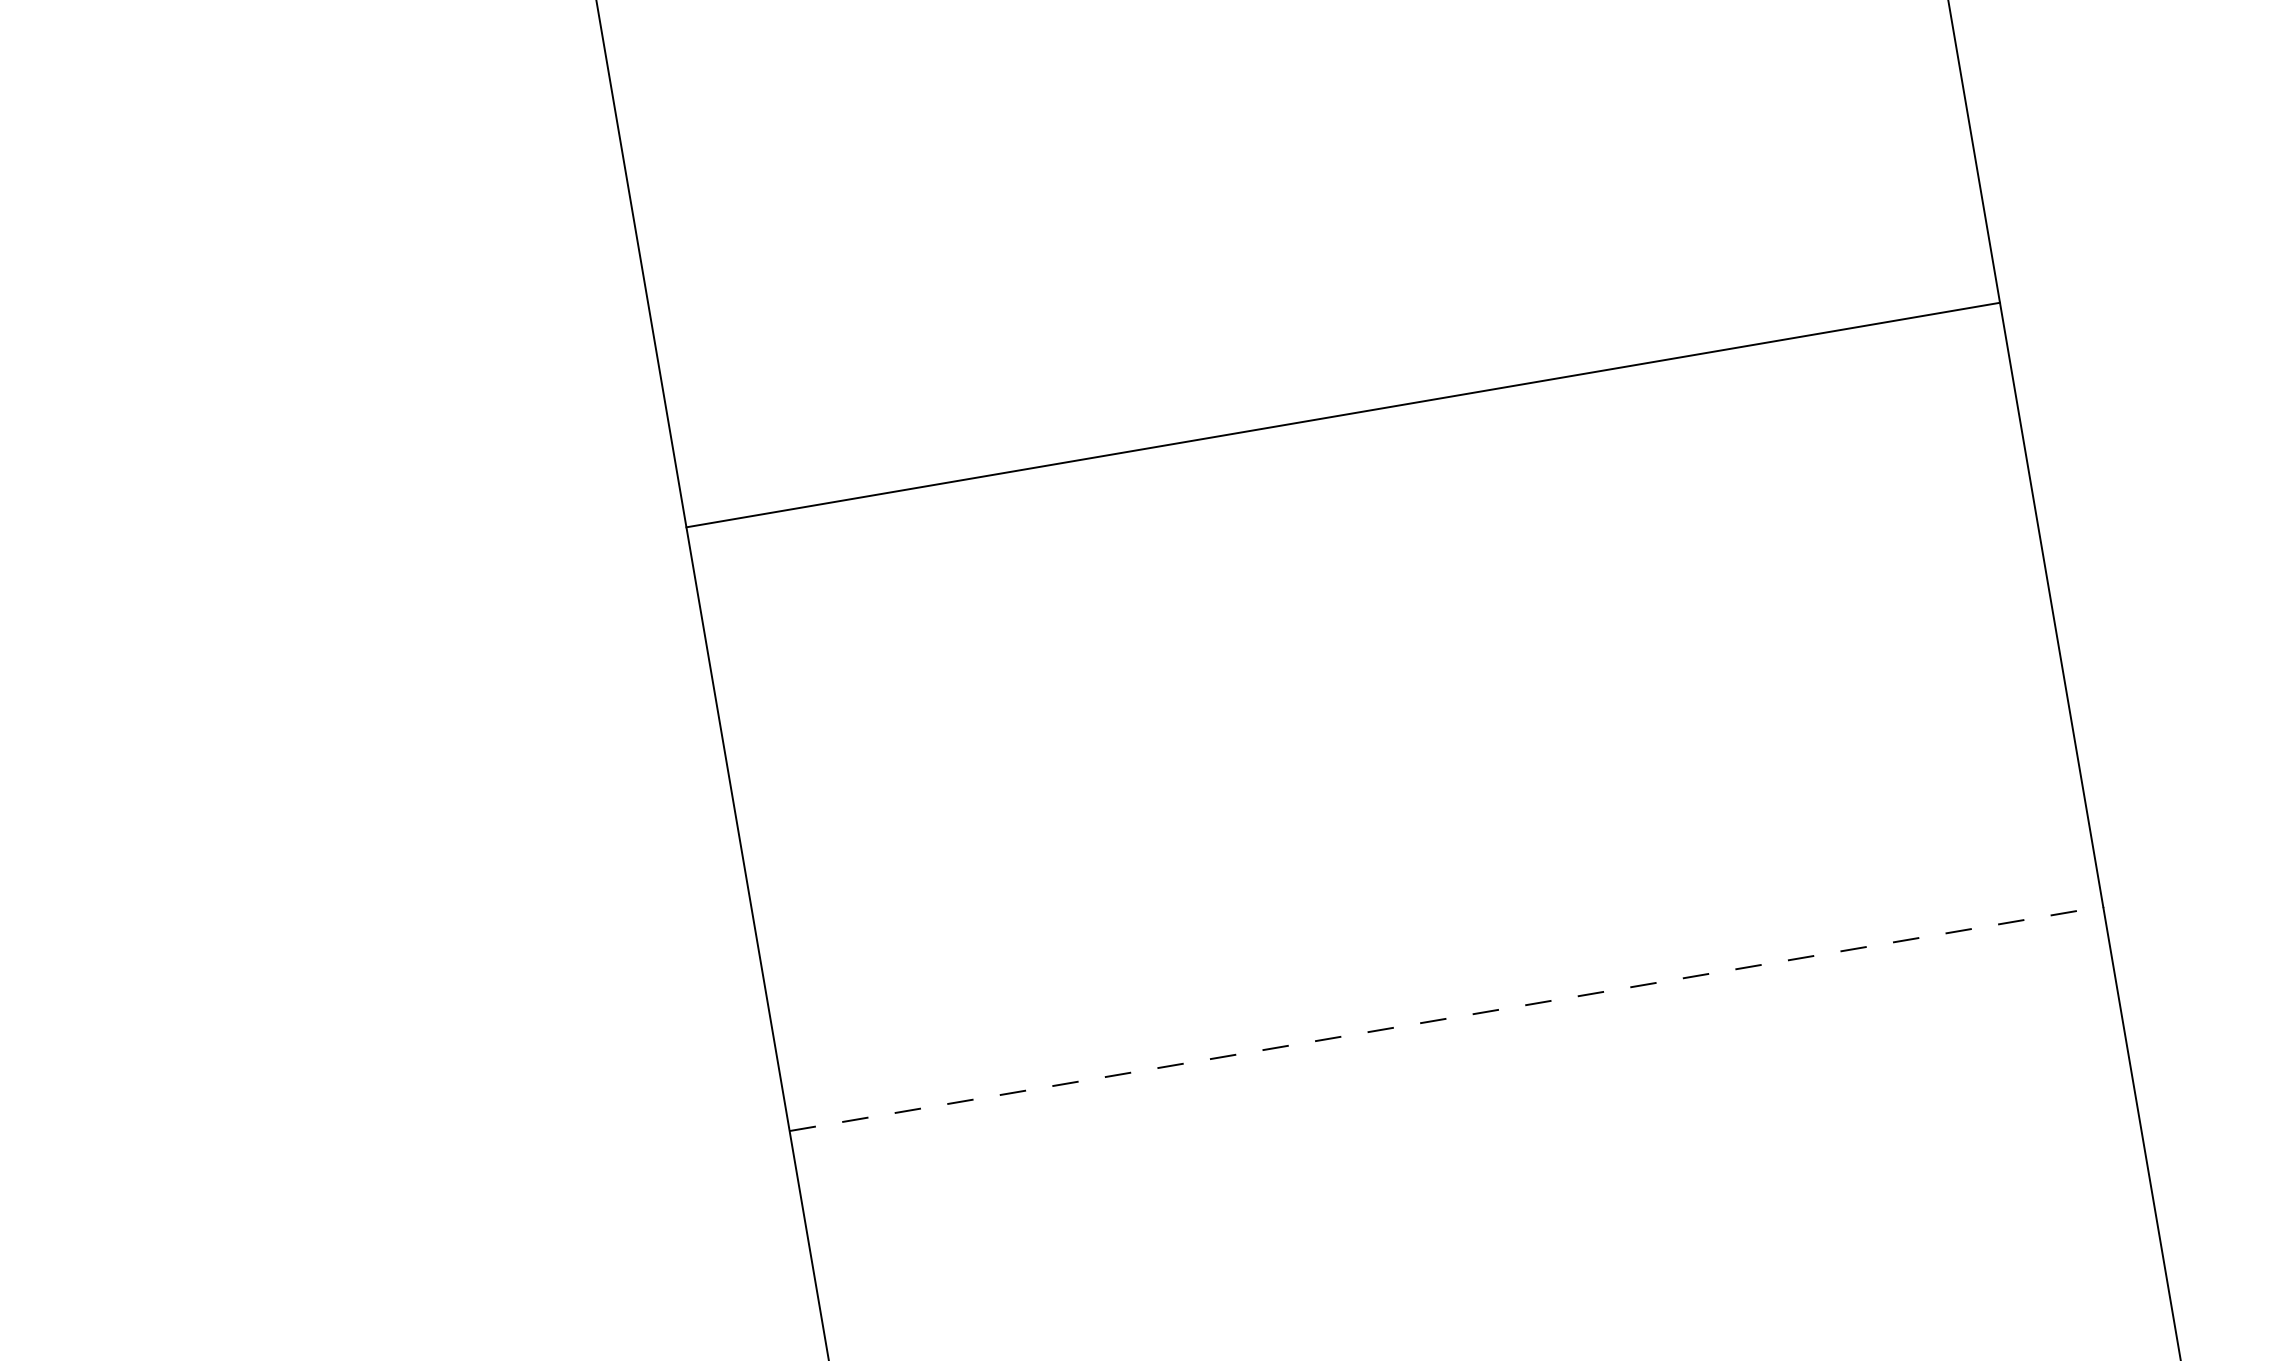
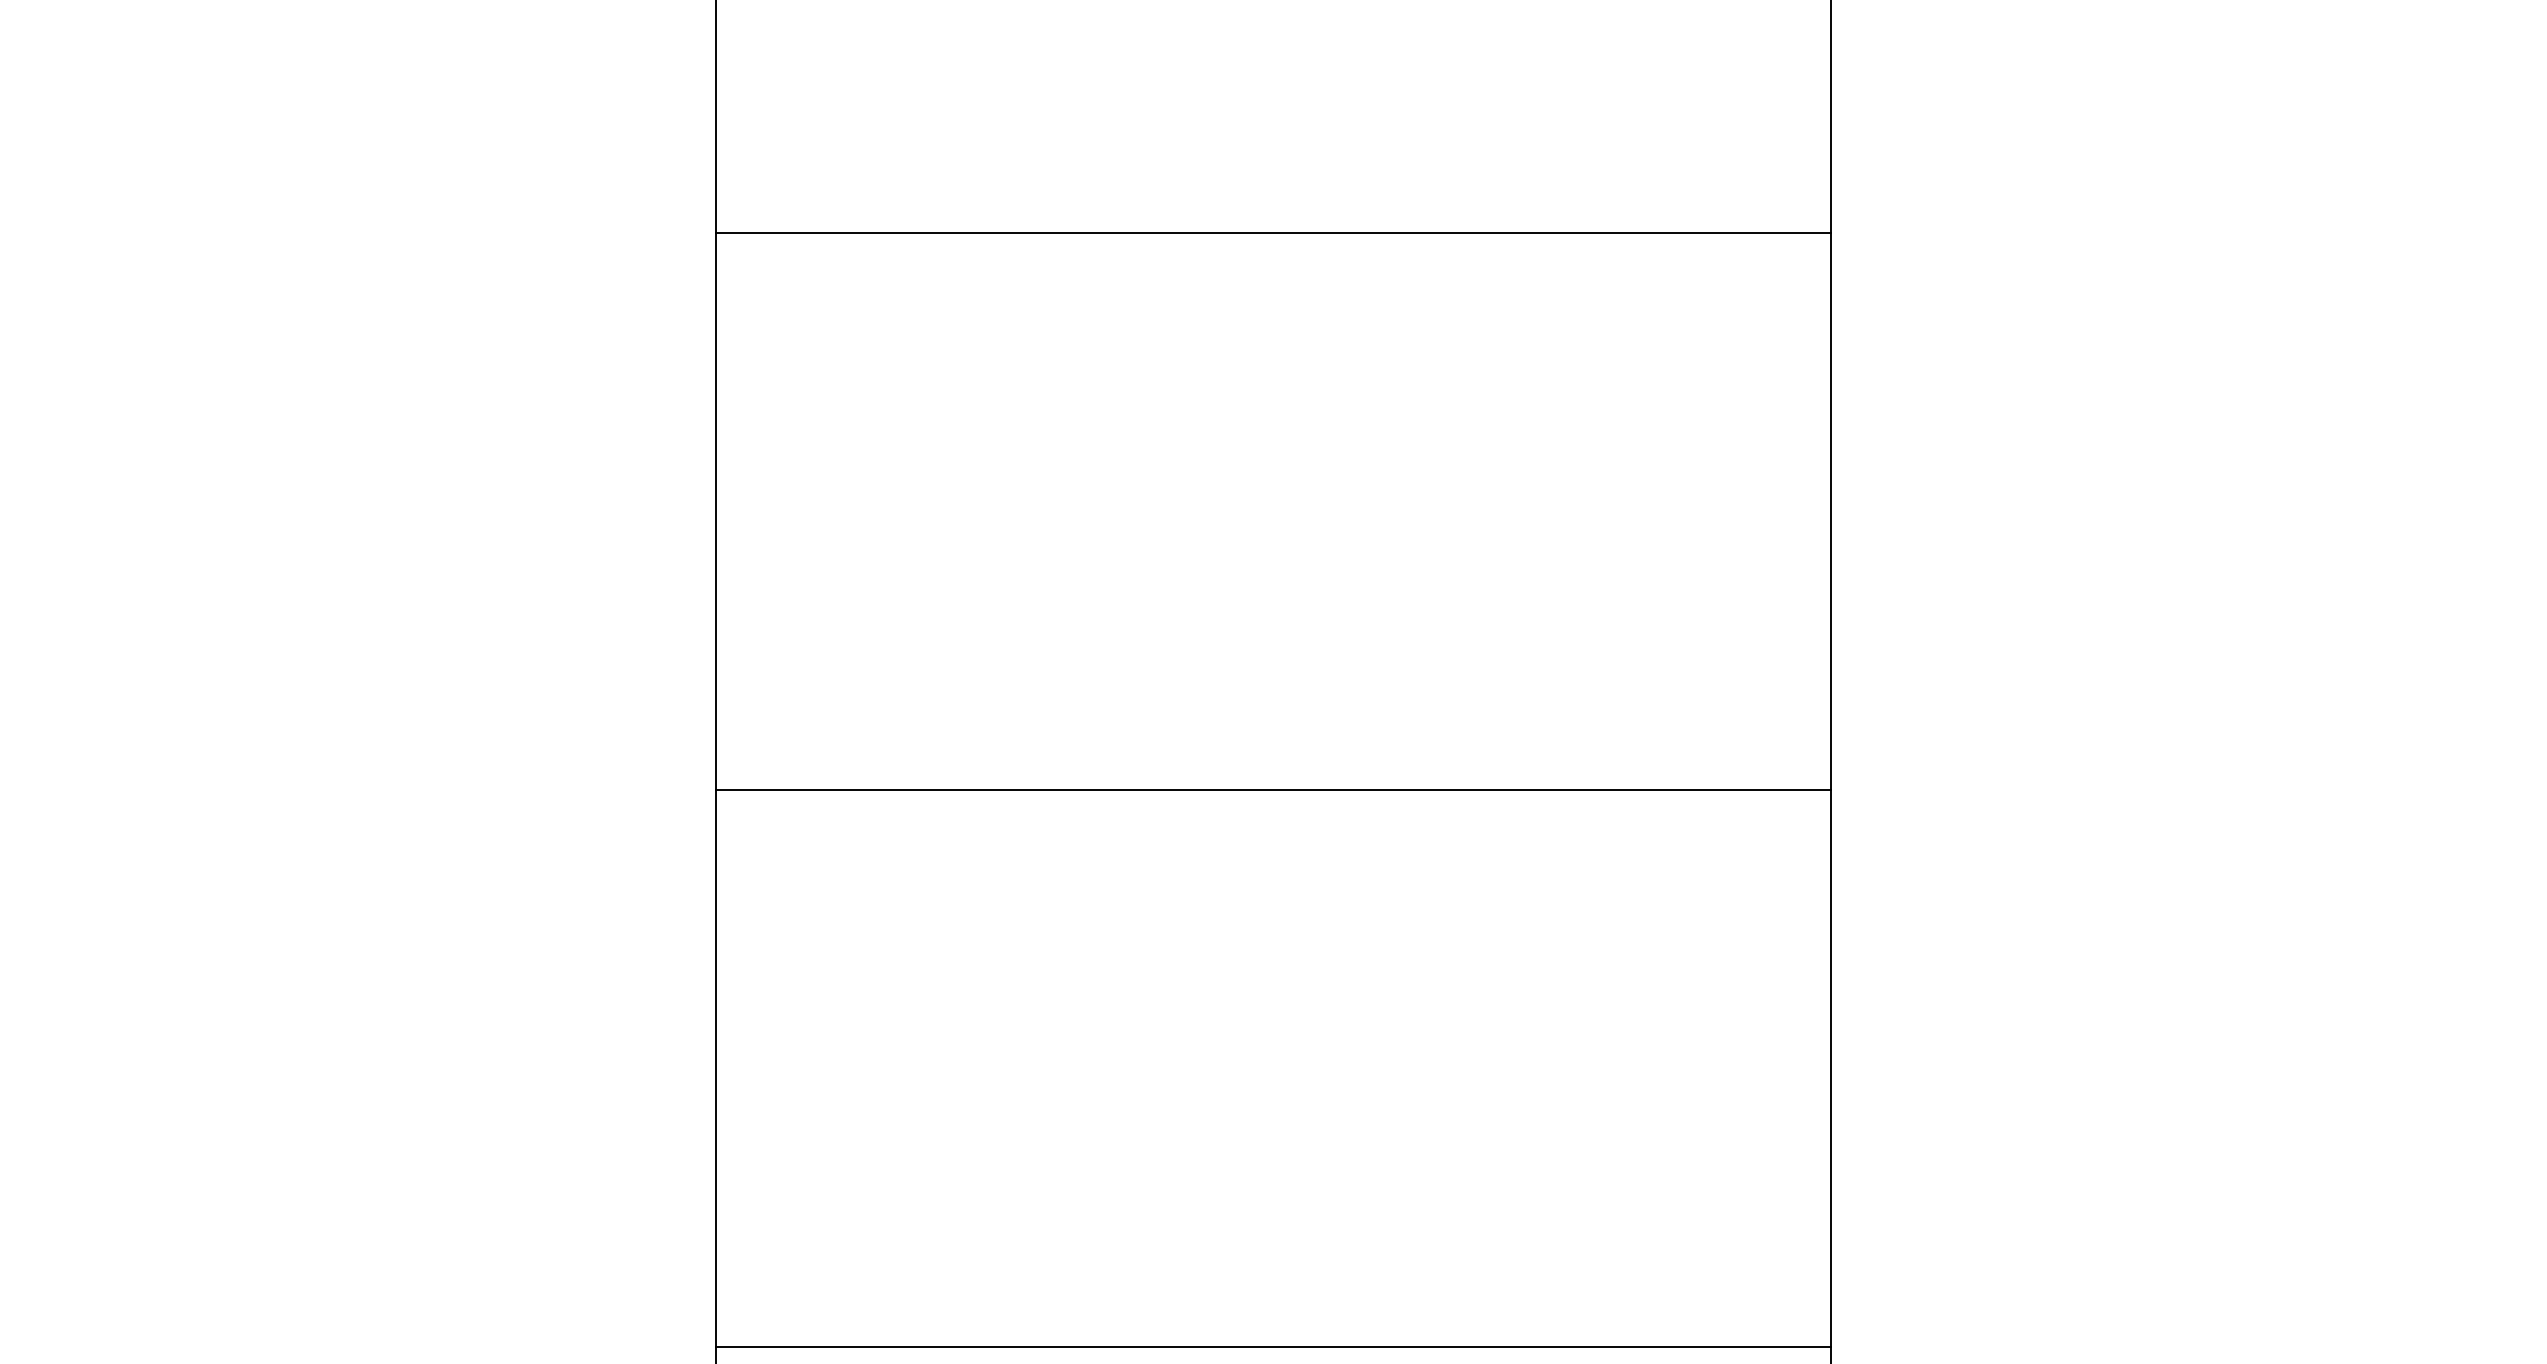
line: (1343, 415) -> (1273, 233), moved
line: (1446, 1019) -> (1273, 790), dashed -> solid

